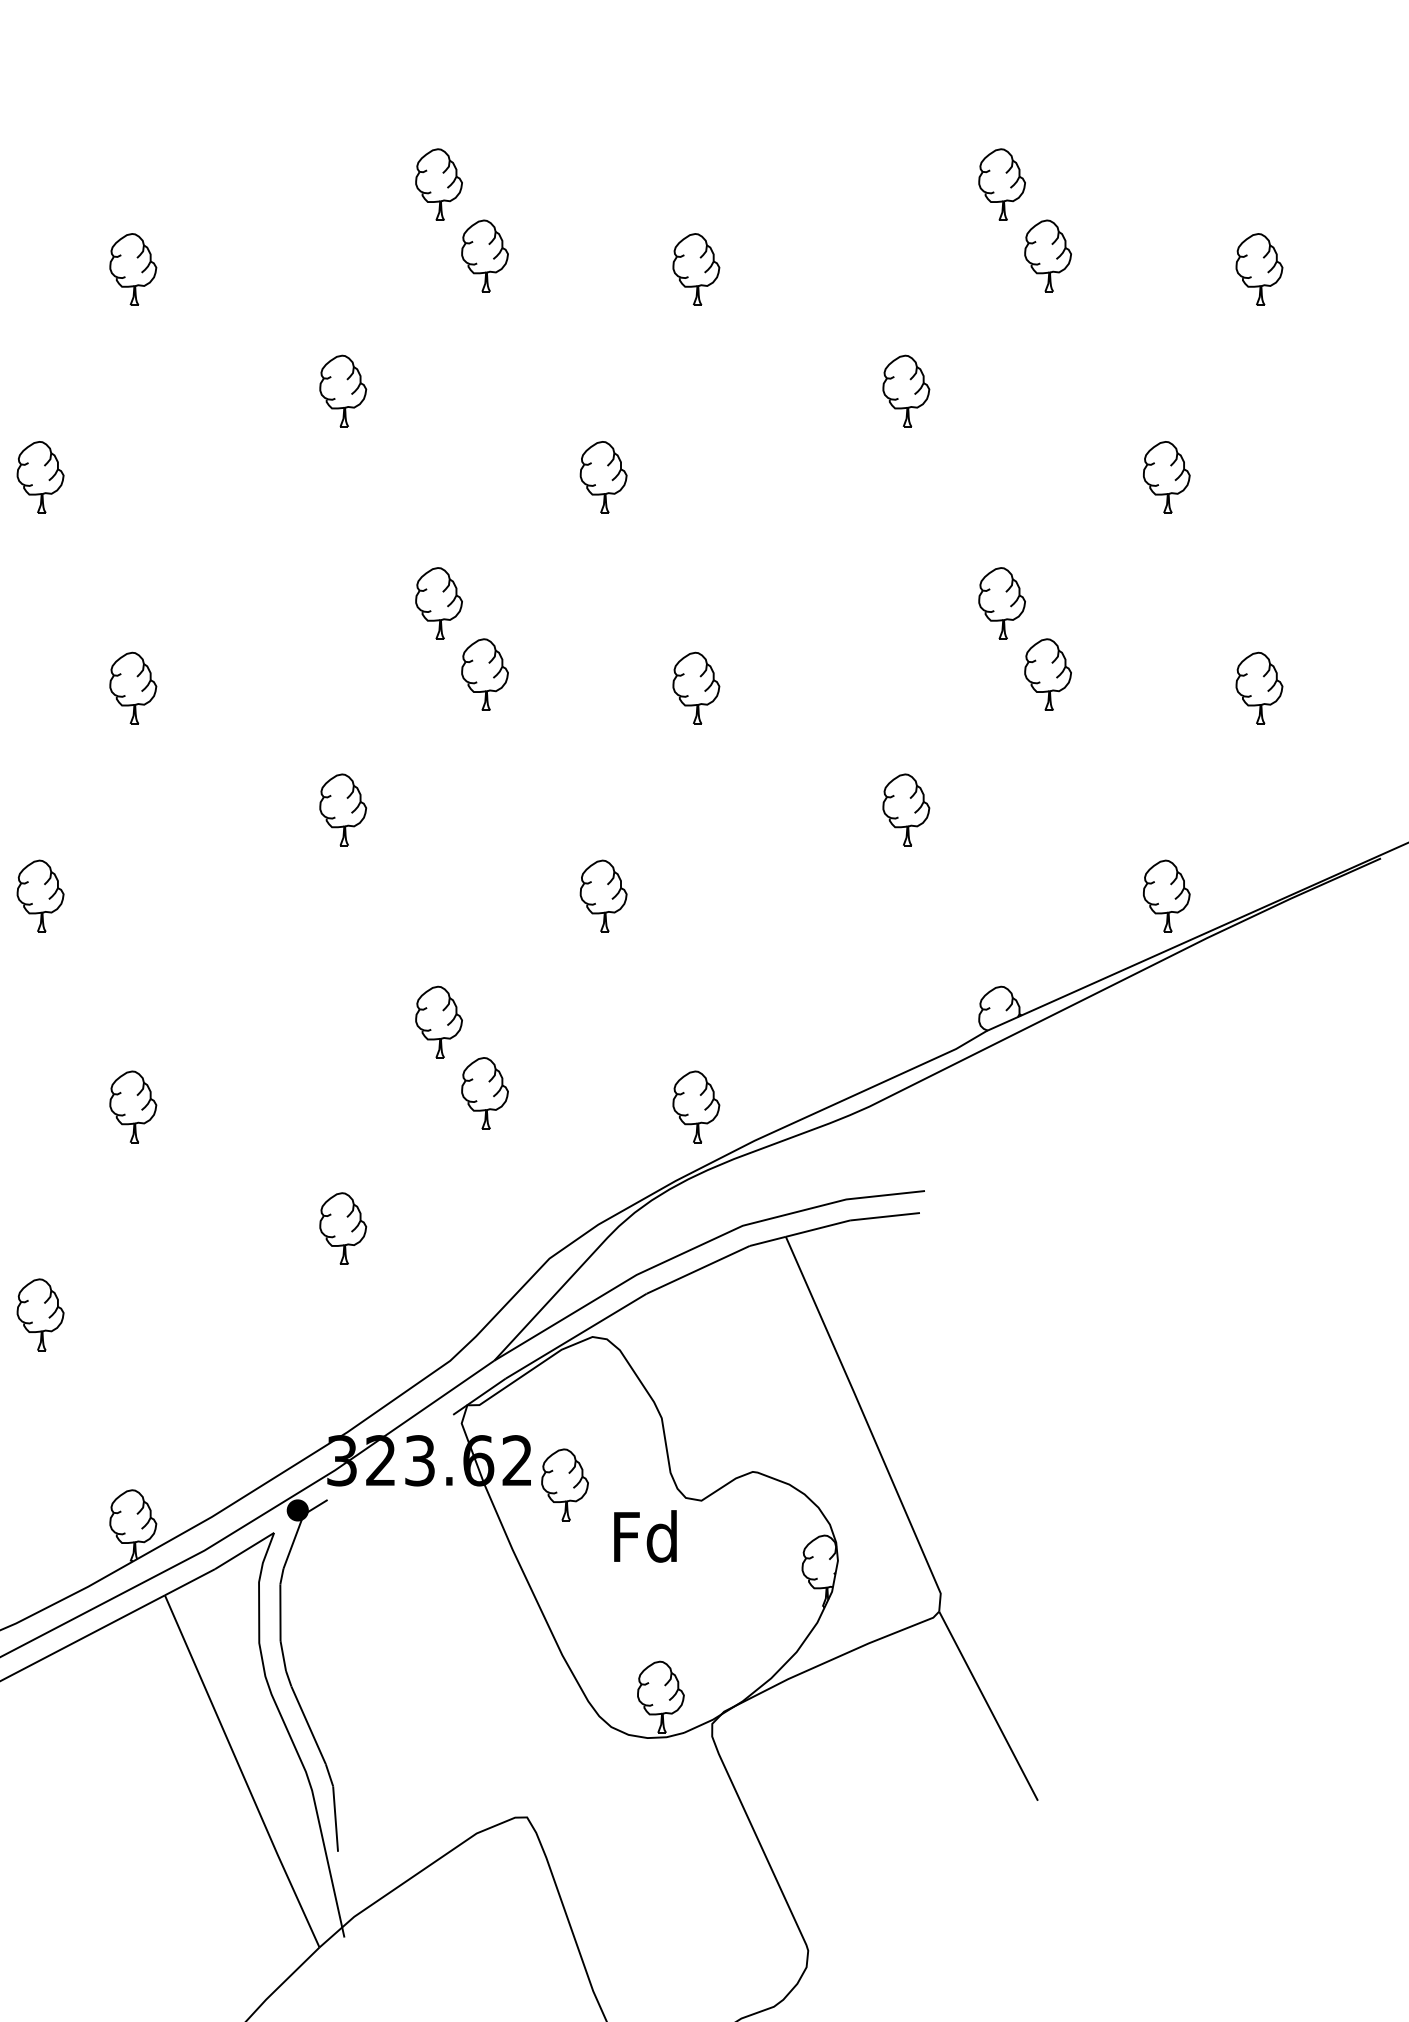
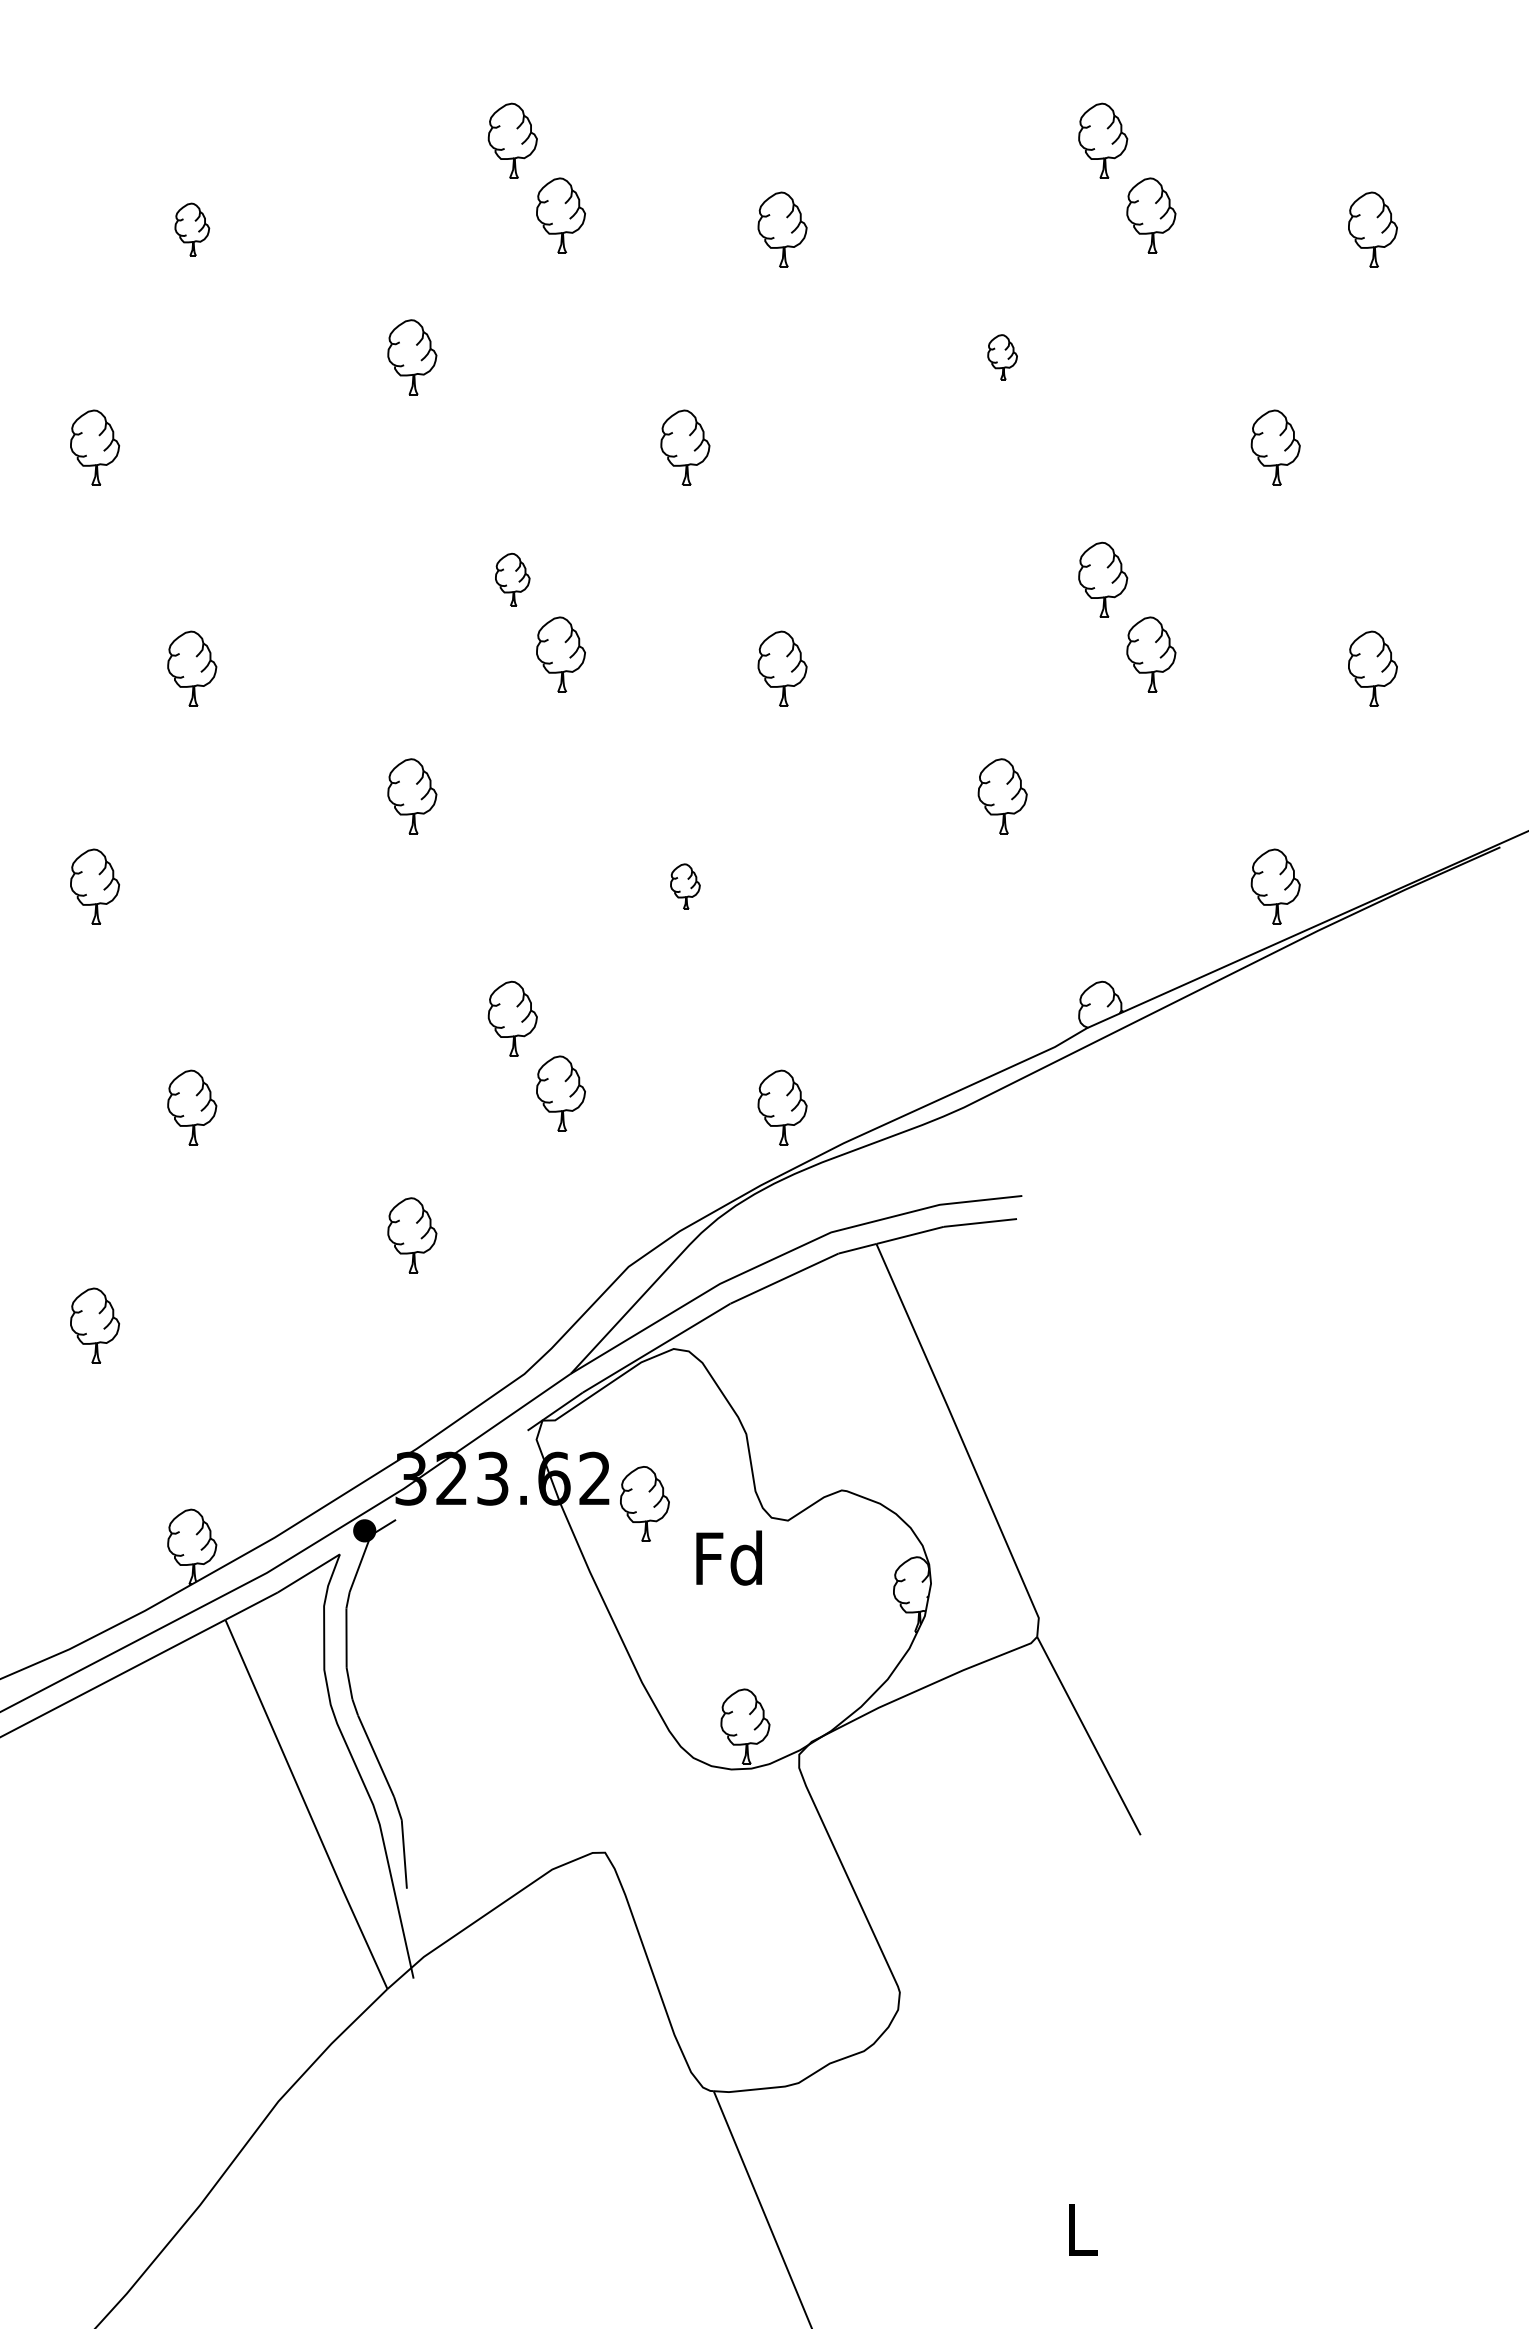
part: (133, 269) -> (192, 229), size x0.7
part: (906, 391) -> (1002, 357), size x0.6
part: (438, 603) -> (512, 579), size x0.7
part: (603, 895) -> (685, 886), size x0.6

